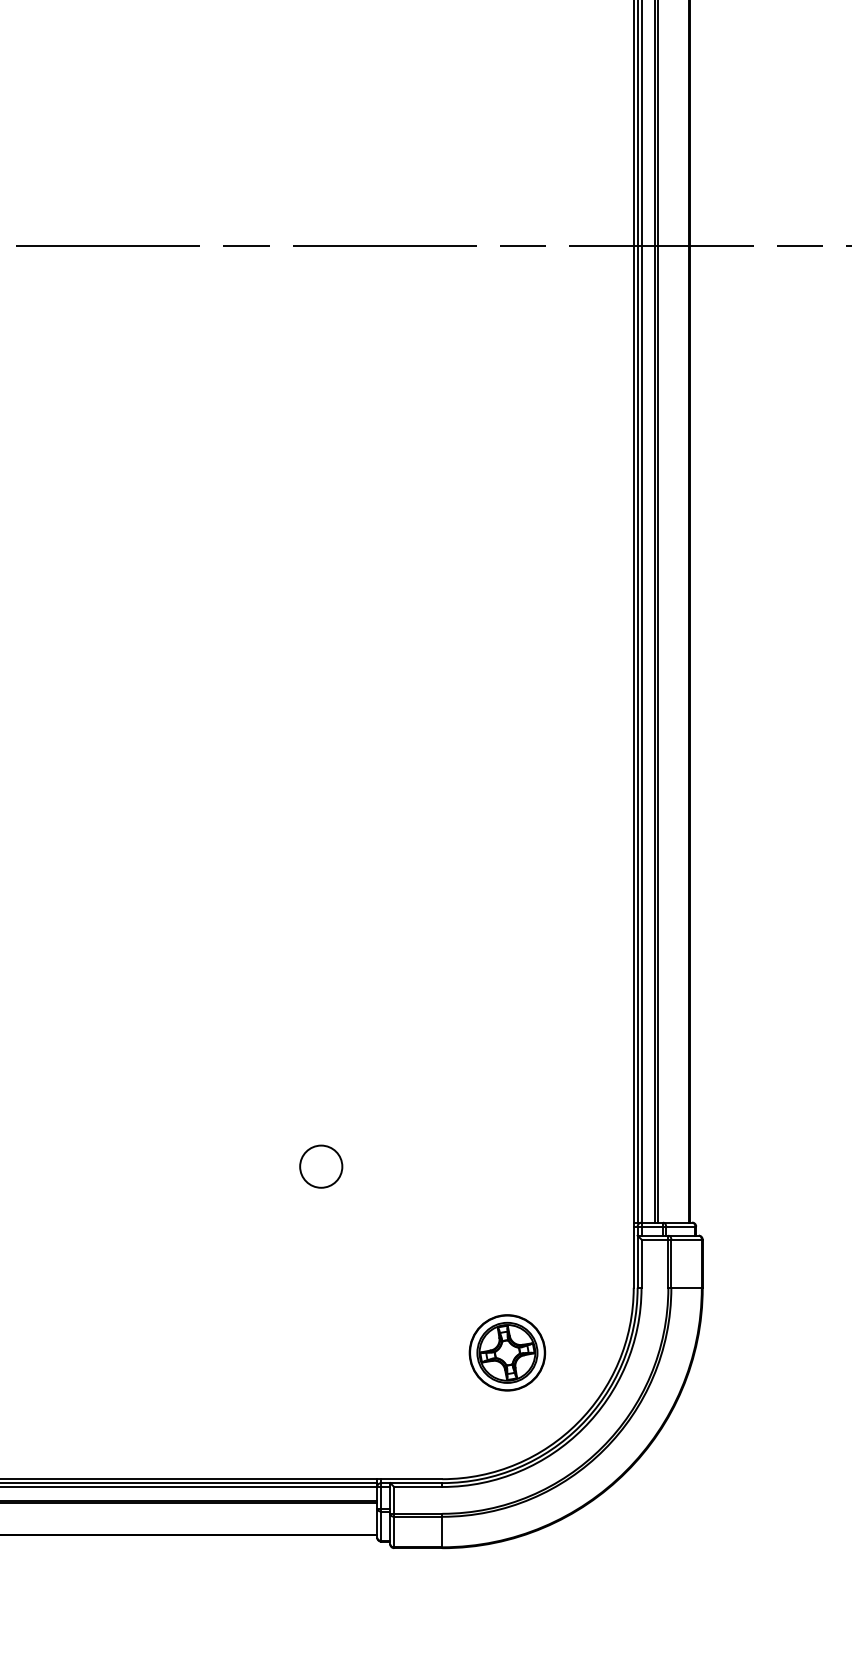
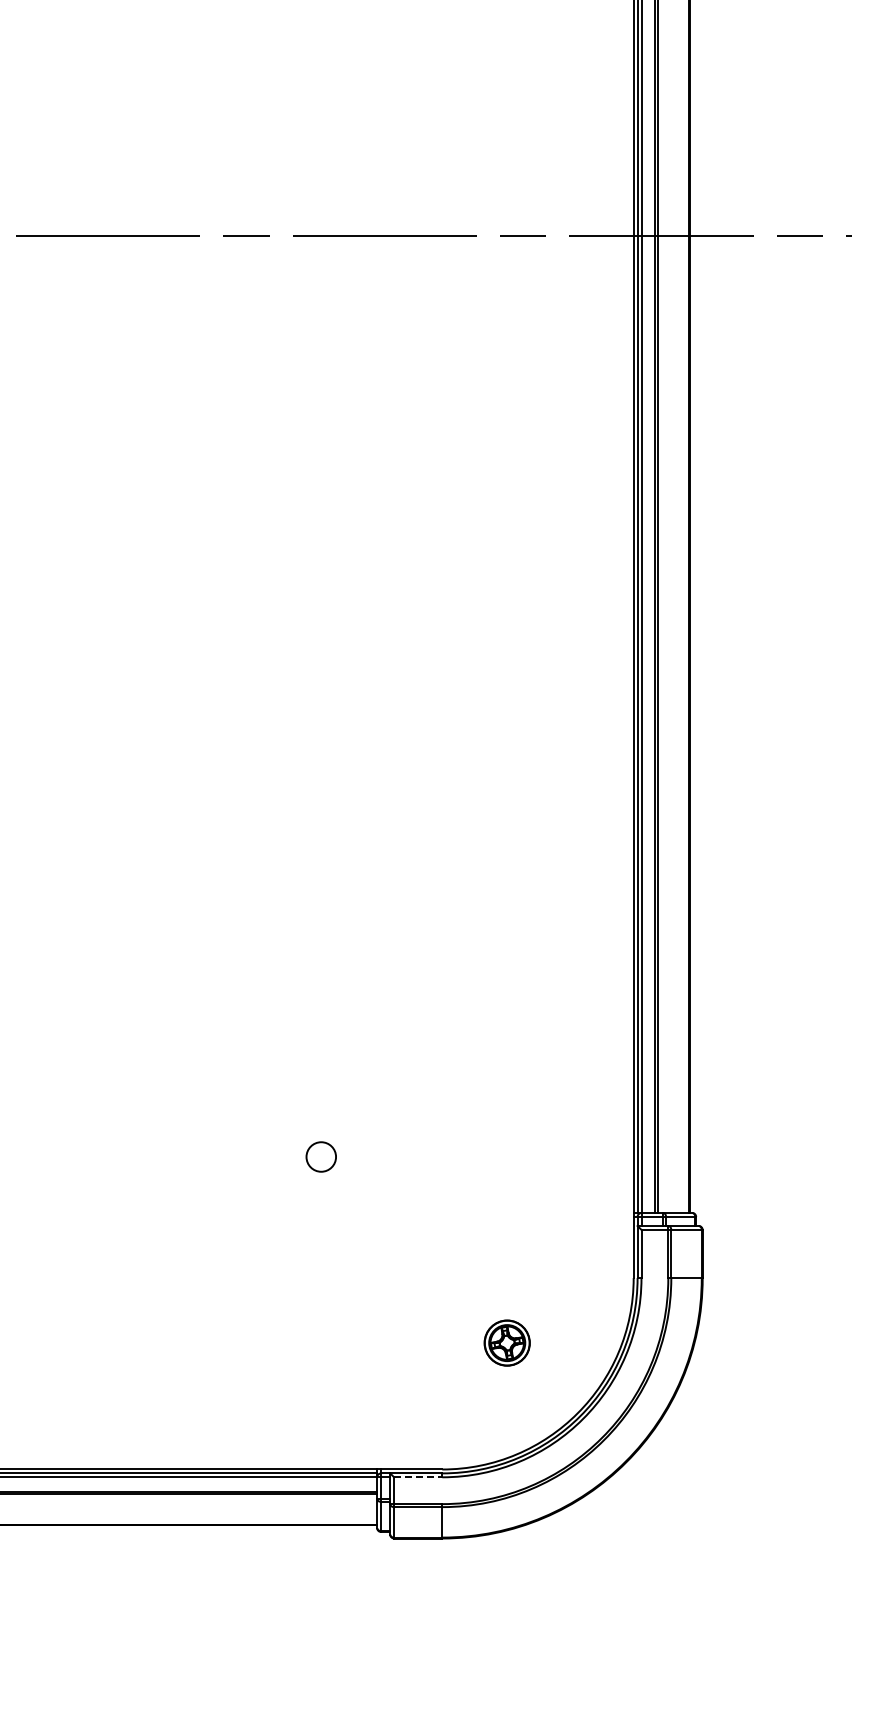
circle: (321, 1166) -> (321, 1156), size x0.7
part: (506, 1352) -> (506, 1342), size x0.6
line: (418, 1487) -> (418, 1477), solid -> dashed

